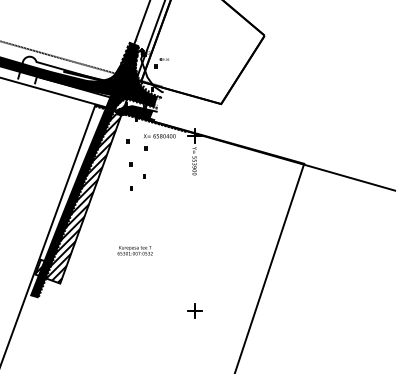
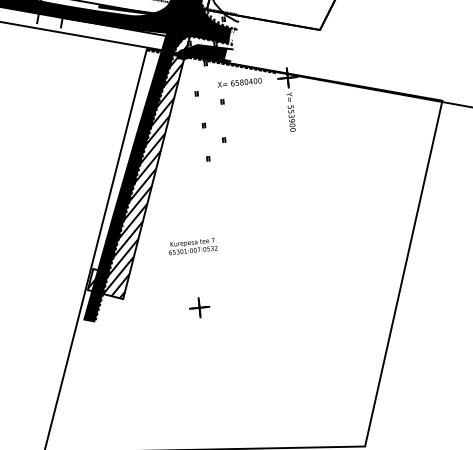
text: (134, 250) -> (191, 246), moved
part: (194, 310) -> (199, 306), moved

